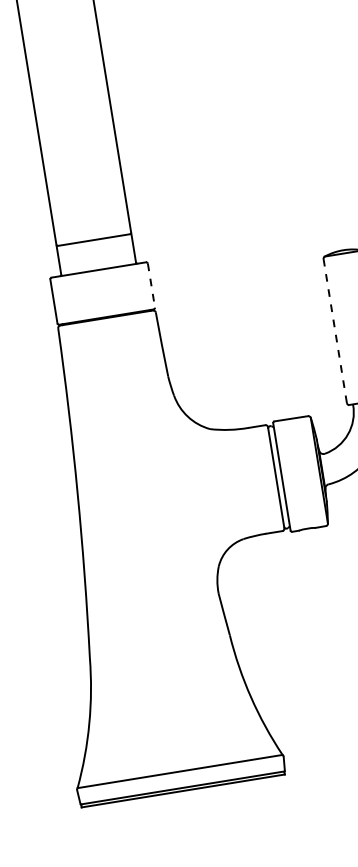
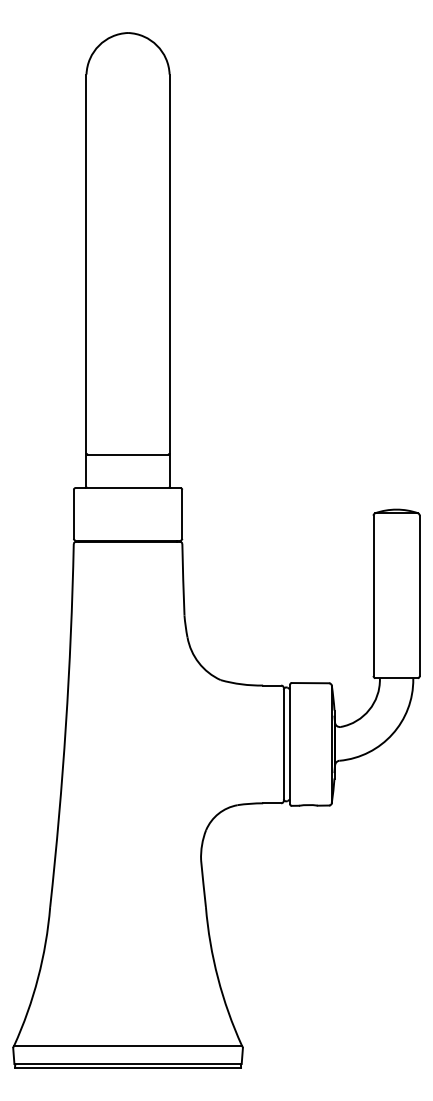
line: (151, 285) -> (182, 514), dashed -> solid
line: (335, 330) -> (373, 595), dashed -> solid

